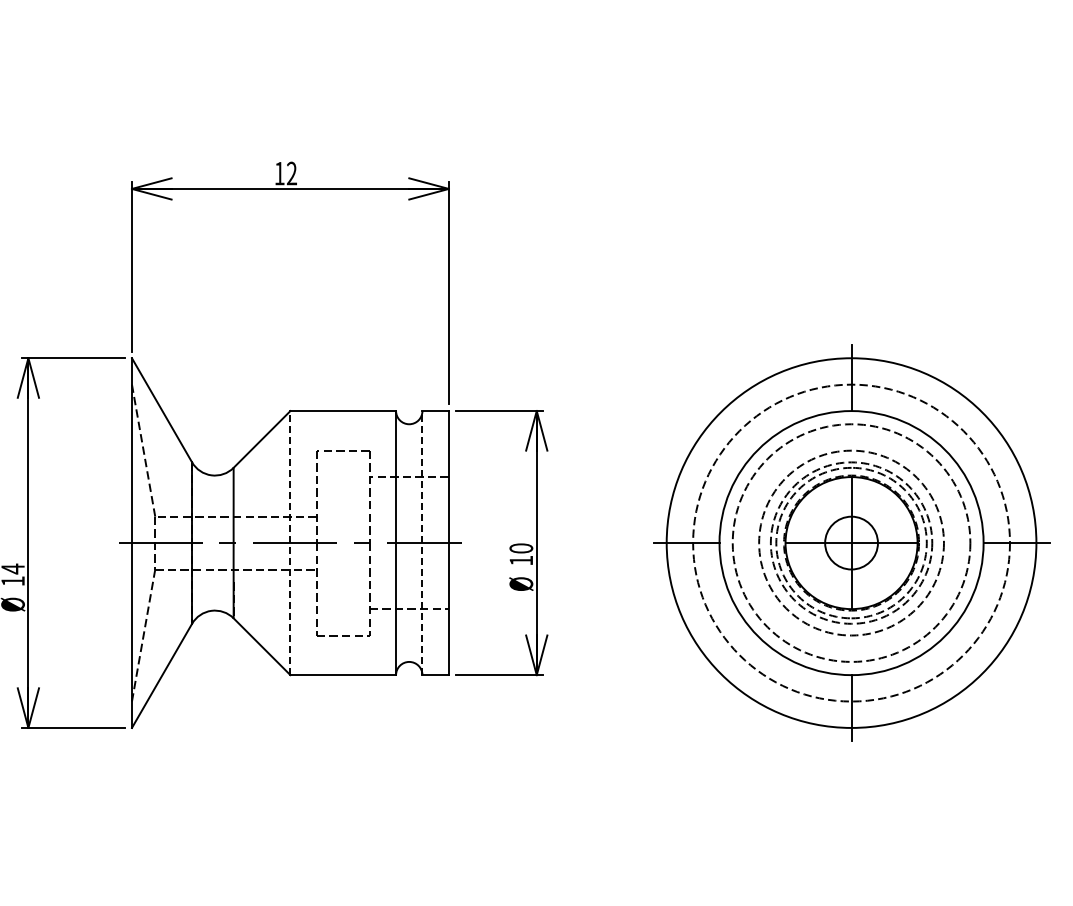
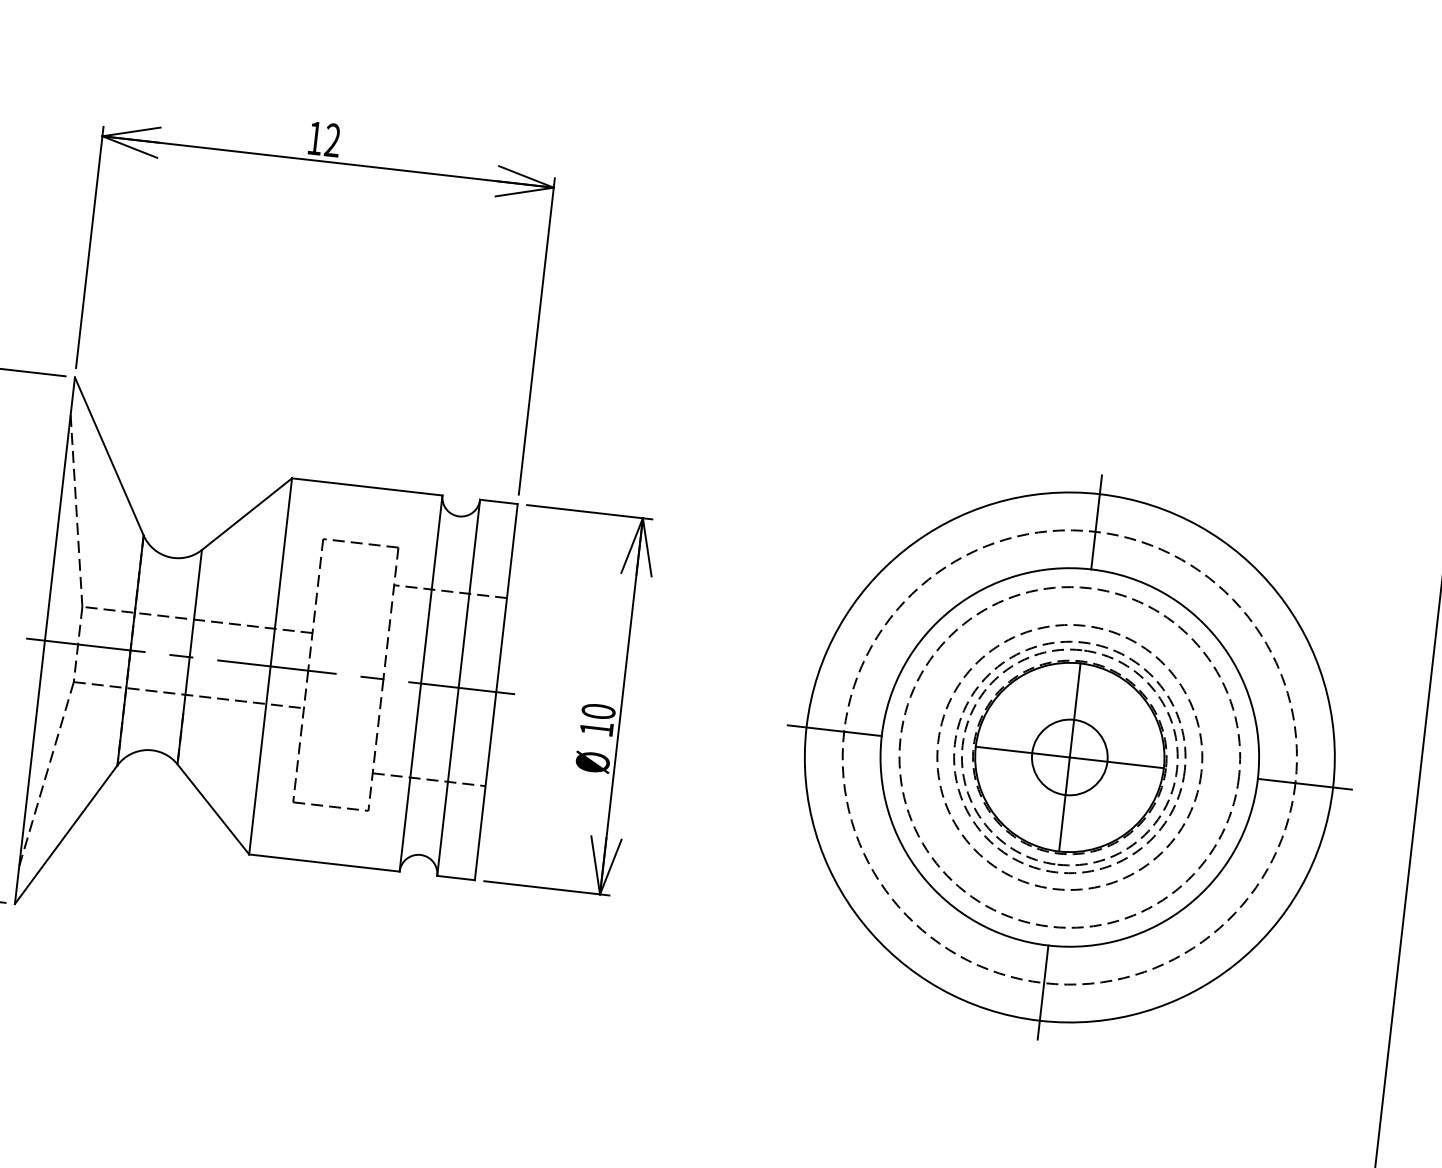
line: (290, 542) -> (270, 665), dashed -> solid
line: (422, 542) -> (458, 686), dashed -> solid

